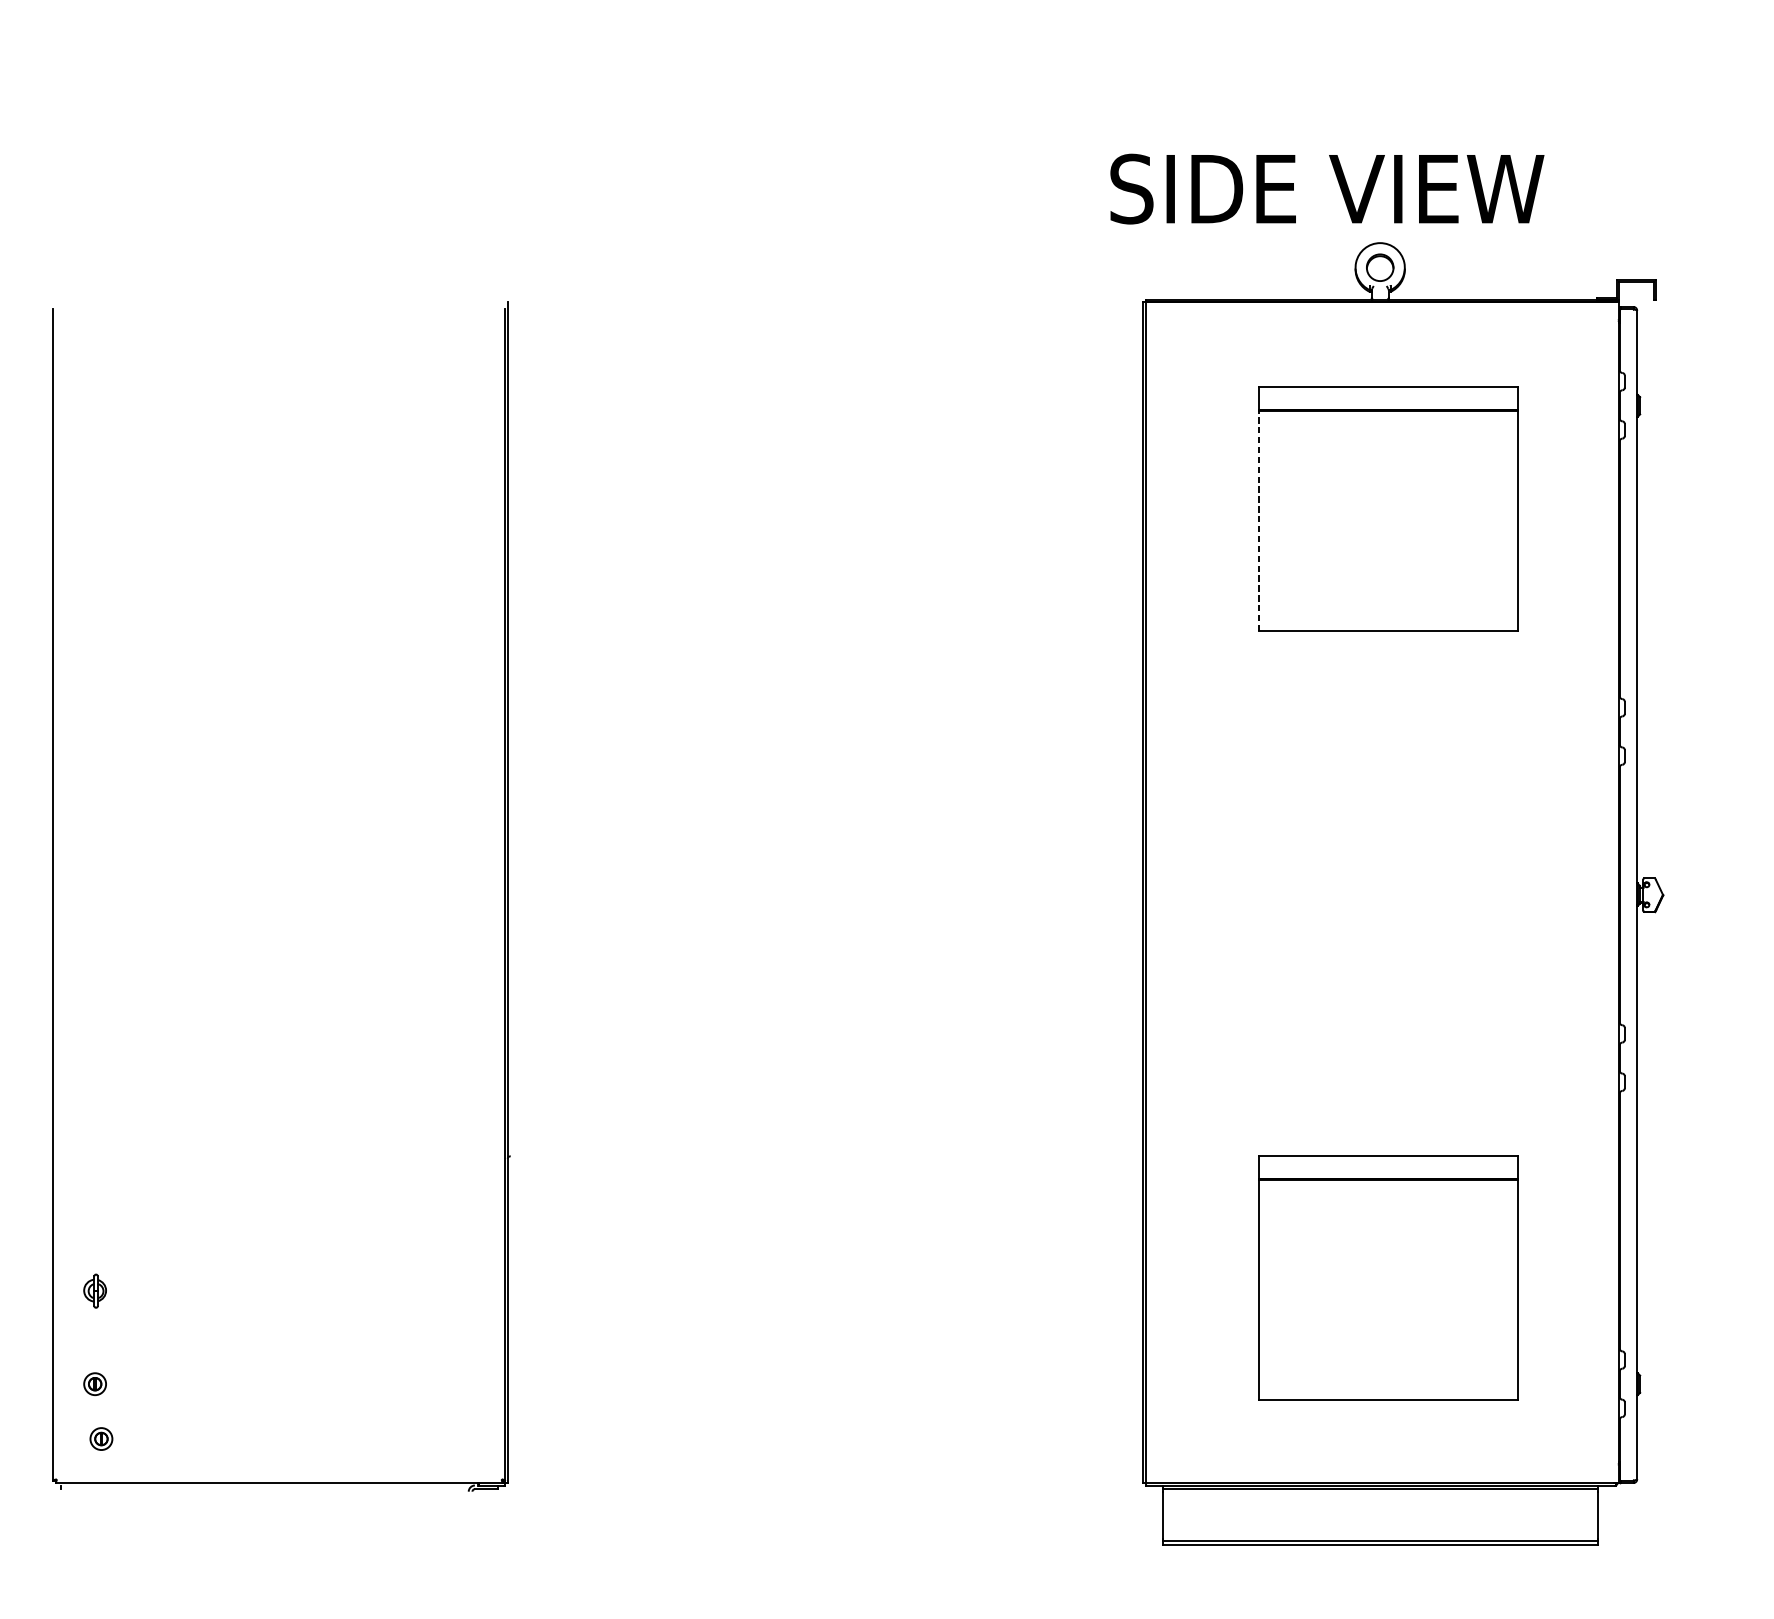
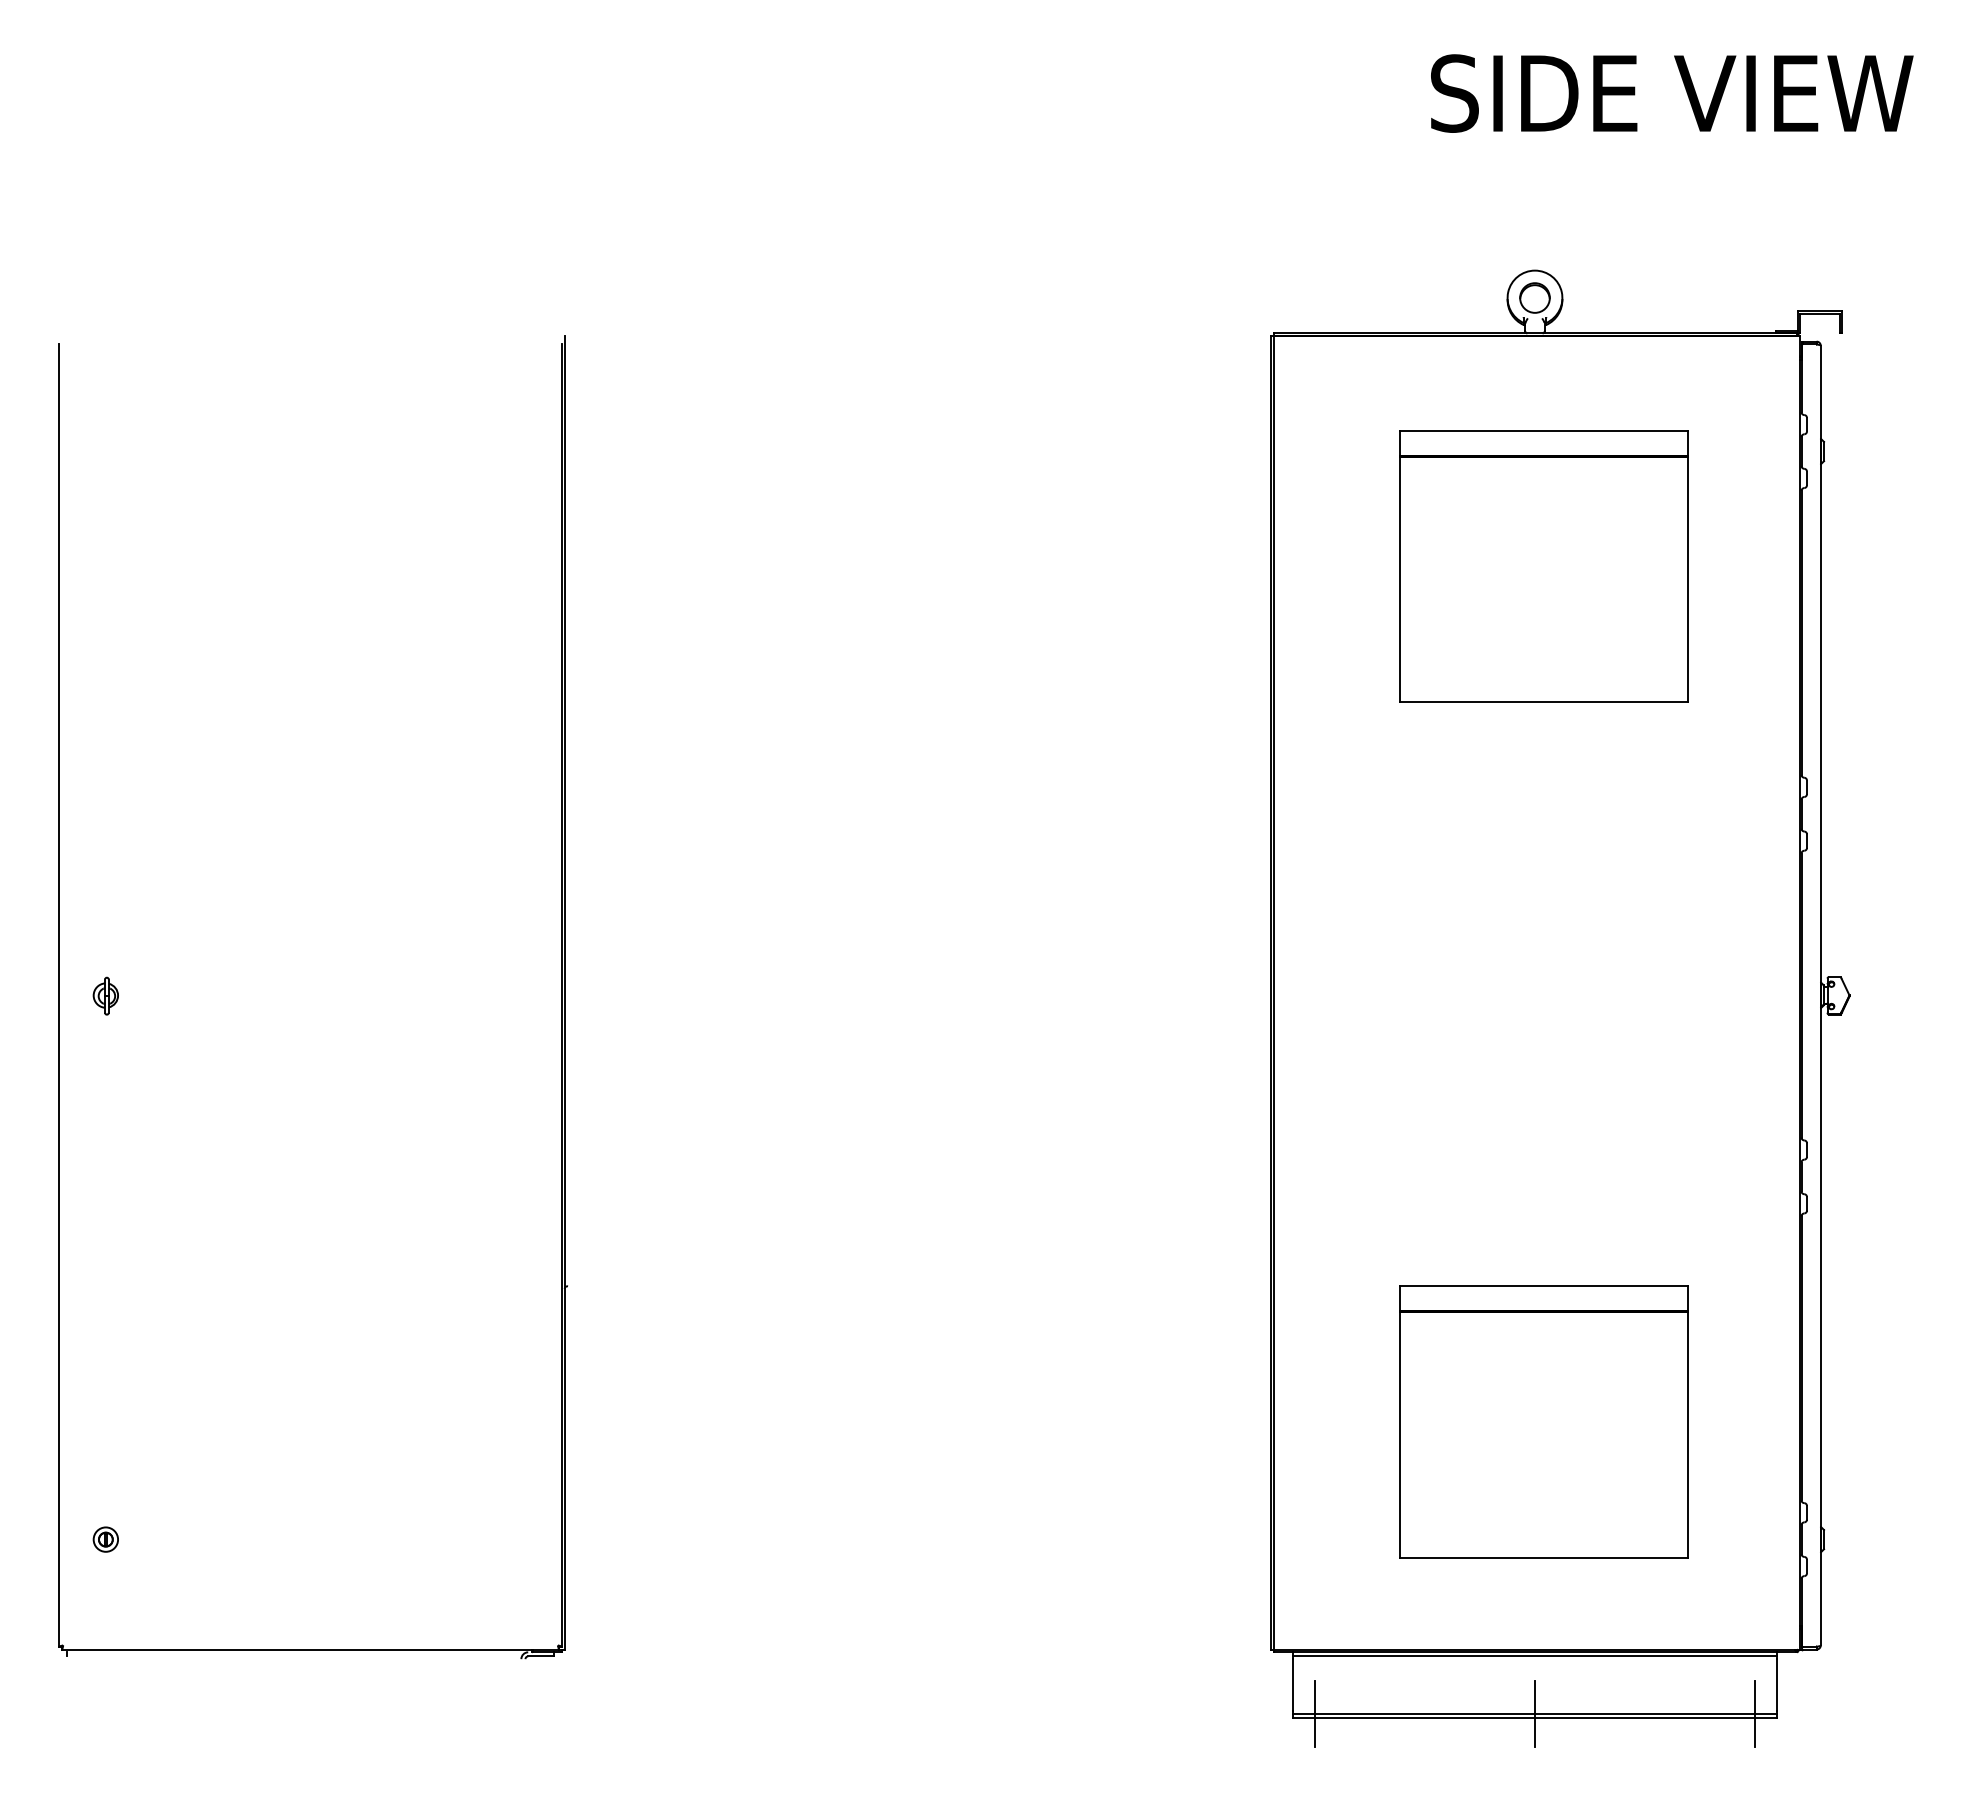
text: (1327, 189) -> (1672, 93), moved
line: (1258, 520) -> (1399, 579), dashed -> solid
part: (94, 1290) -> (105, 995), moved
part: (101, 1438) -> (112, 1600), removed
line: (1182, 1540) -> (1315, 1713), added
line: (1380, 1540) -> (1535, 1713), added
line: (1577, 1540) -> (1754, 1713), added

